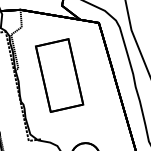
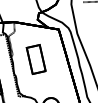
part: (58, 75) -> (35, 59), size x0.7

